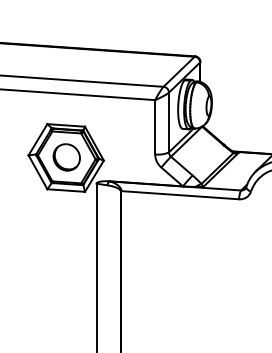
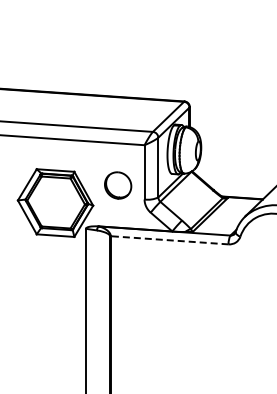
part: (67, 157) -> (118, 185), moved
line: (180, 195) -> (169, 240), solid -> dashed

